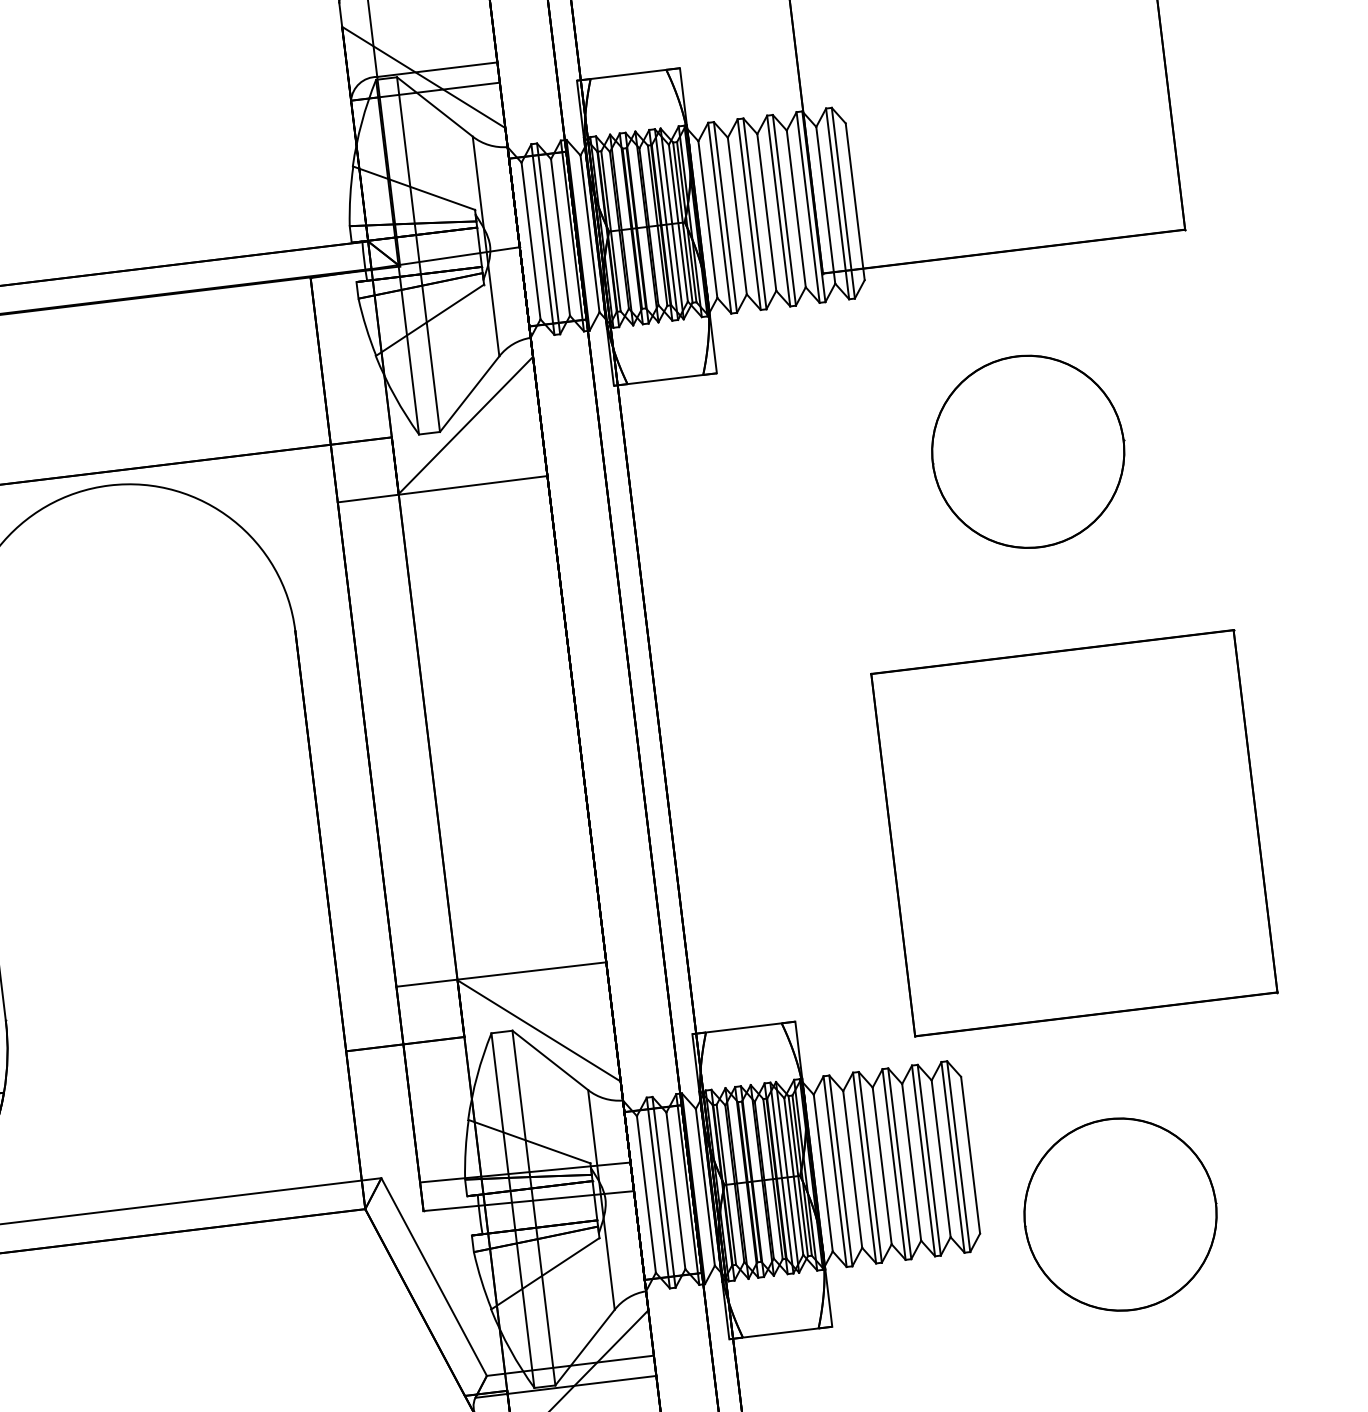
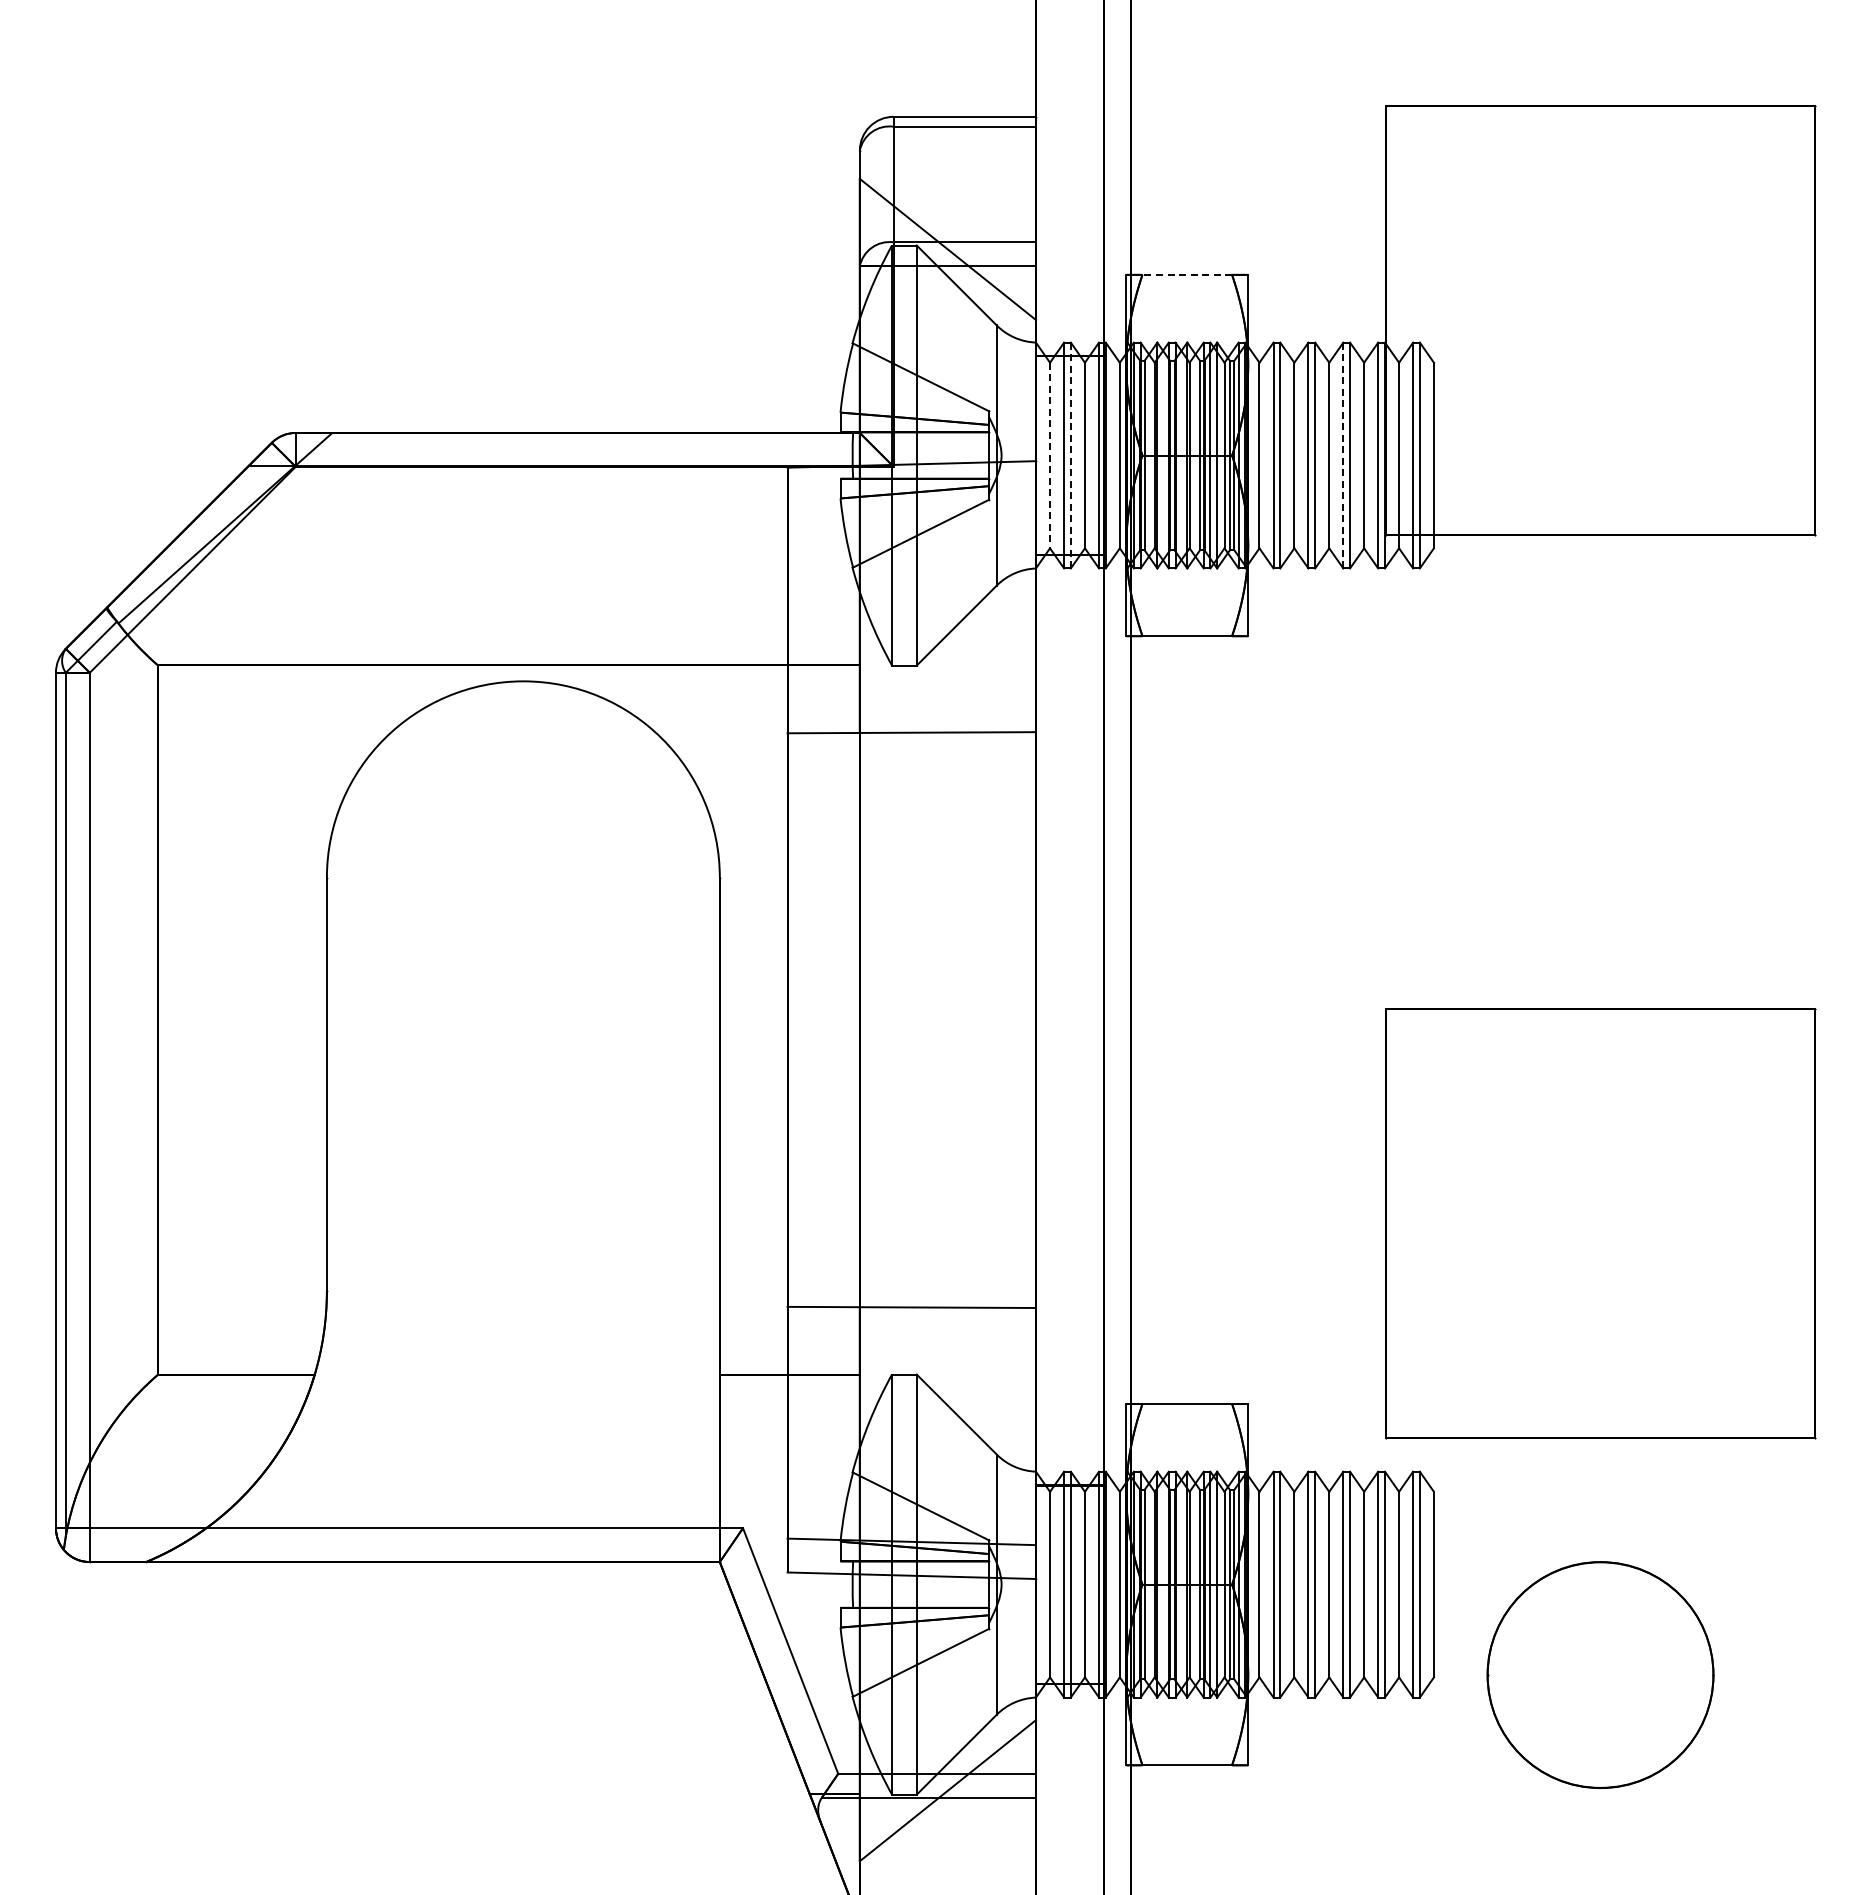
line: (628, 74) -> (1187, 274), solid -> dashed
line: (778, 211) -> (1343, 455), solid -> dashed
line: (548, 238) -> (1070, 455), solid -> dashed
line: (531, 240) -> (1050, 455), solid -> dashed
line: (465, 425) -> (947, 661), removed
part: (1028, 451) -> (1600, 771), removed
line: (538, 1030) -> (947, 1378), removed

